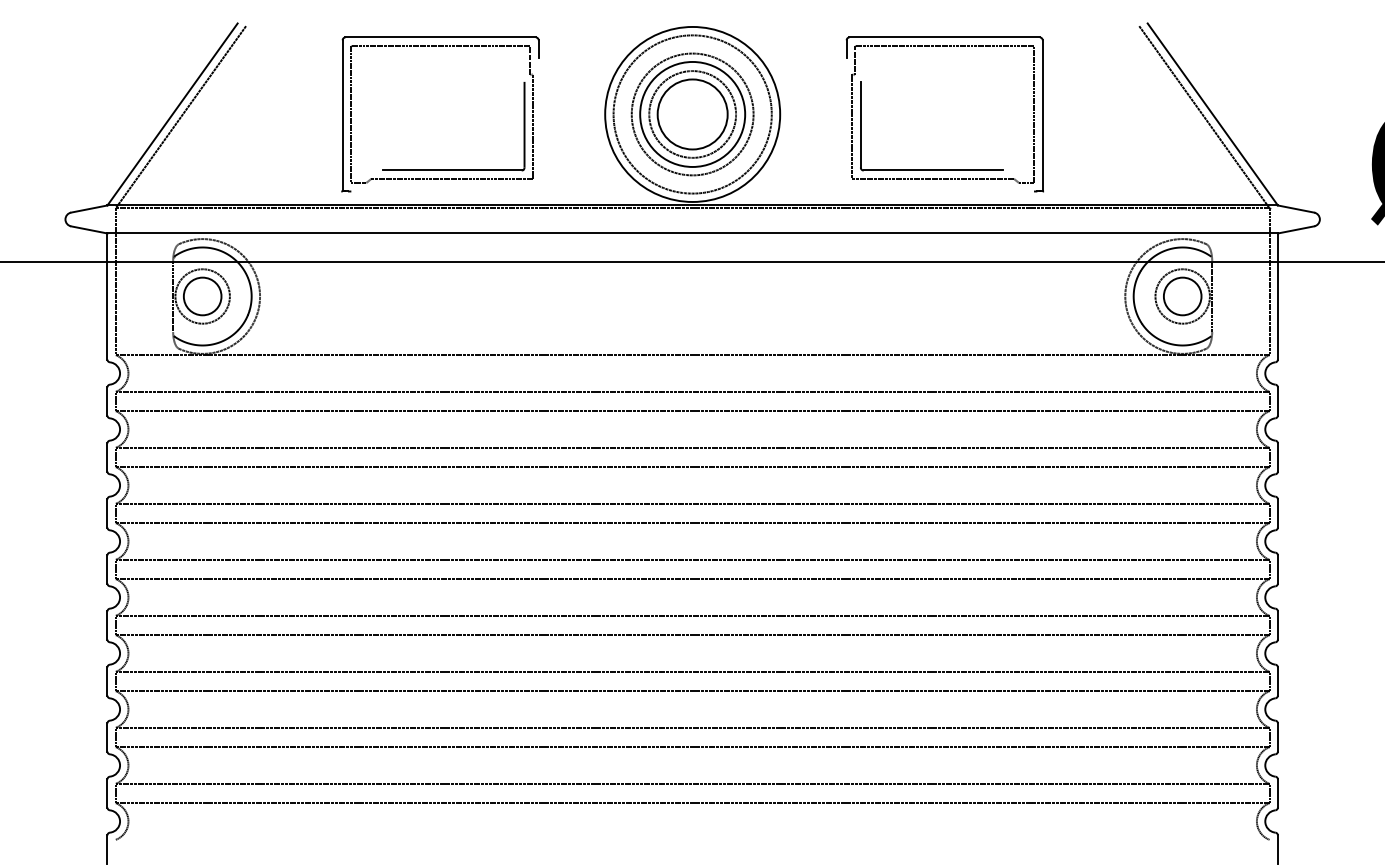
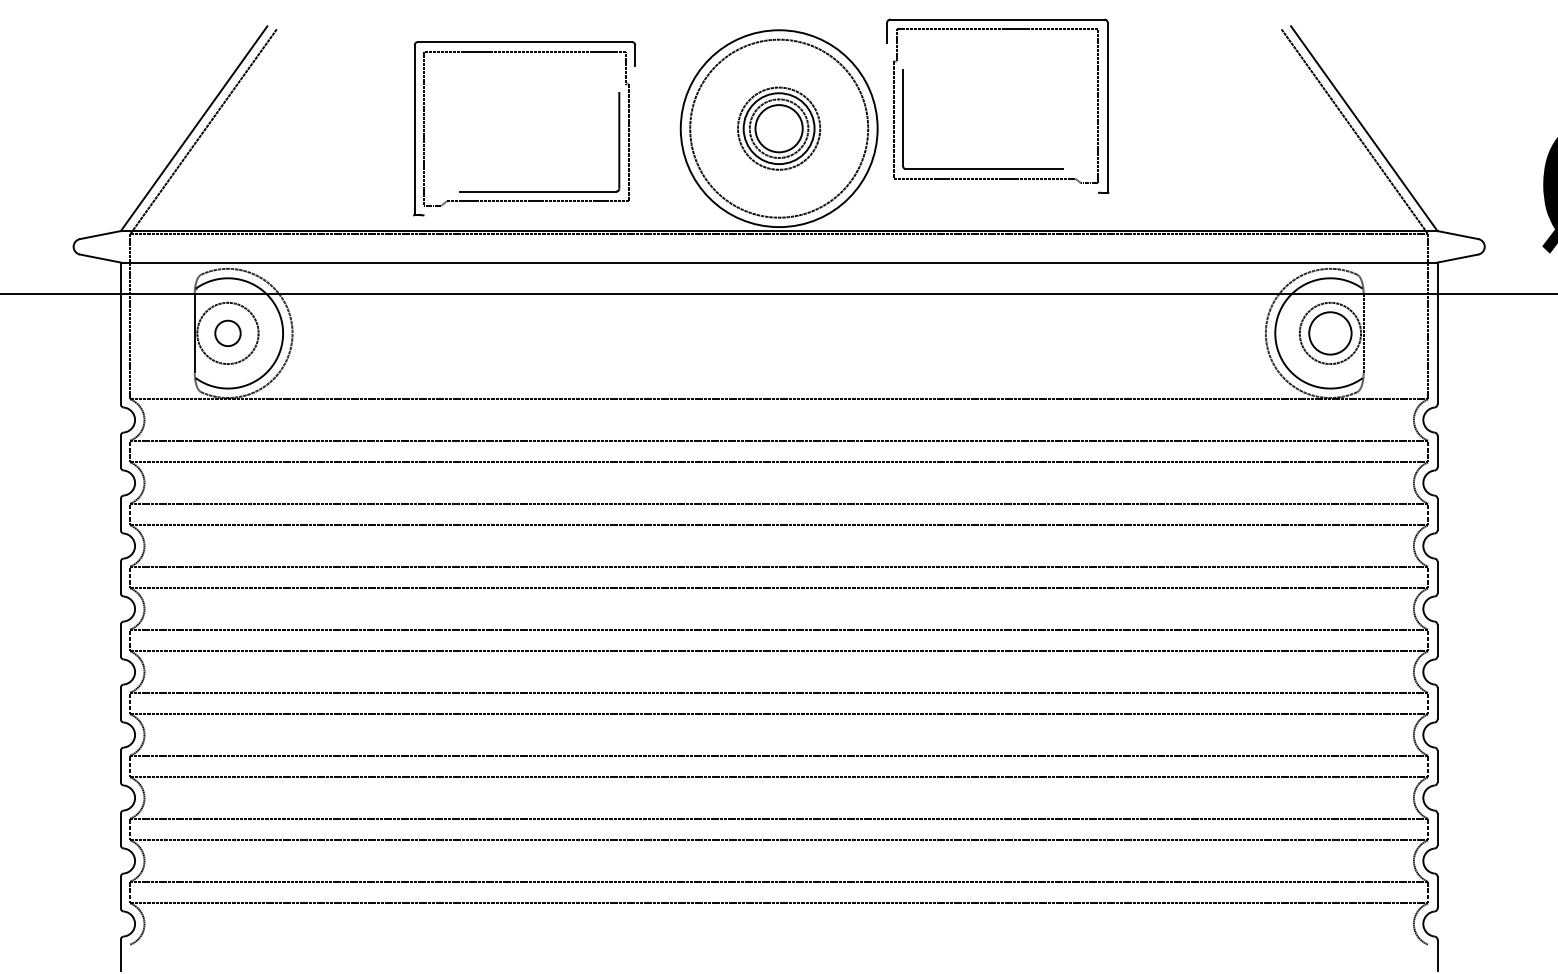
part: (692, 114) -> (779, 128), size x0.6
part: (440, 169) -> (524, 190), moved
part: (944, 169) -> (997, 168), moved
circle: (202, 296) -> (227, 333), size x0.6

